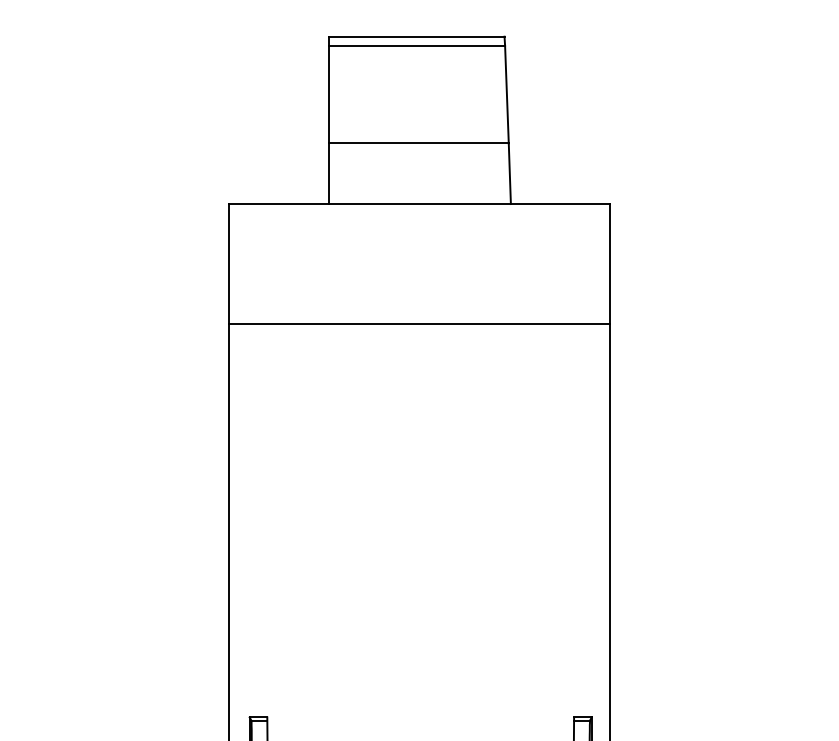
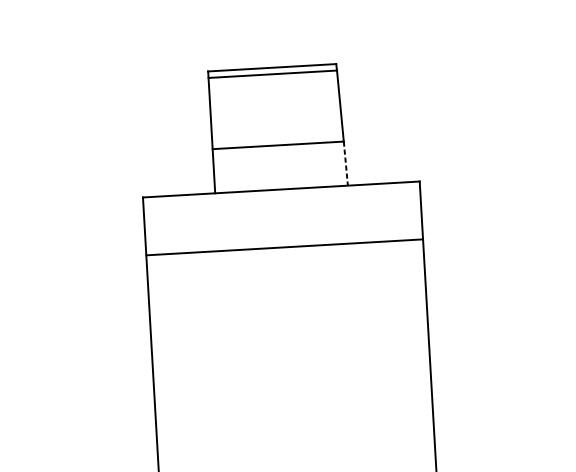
line: (509, 174) -> (345, 164), solid -> dashed
line: (419, 323) -> (284, 247), moved

